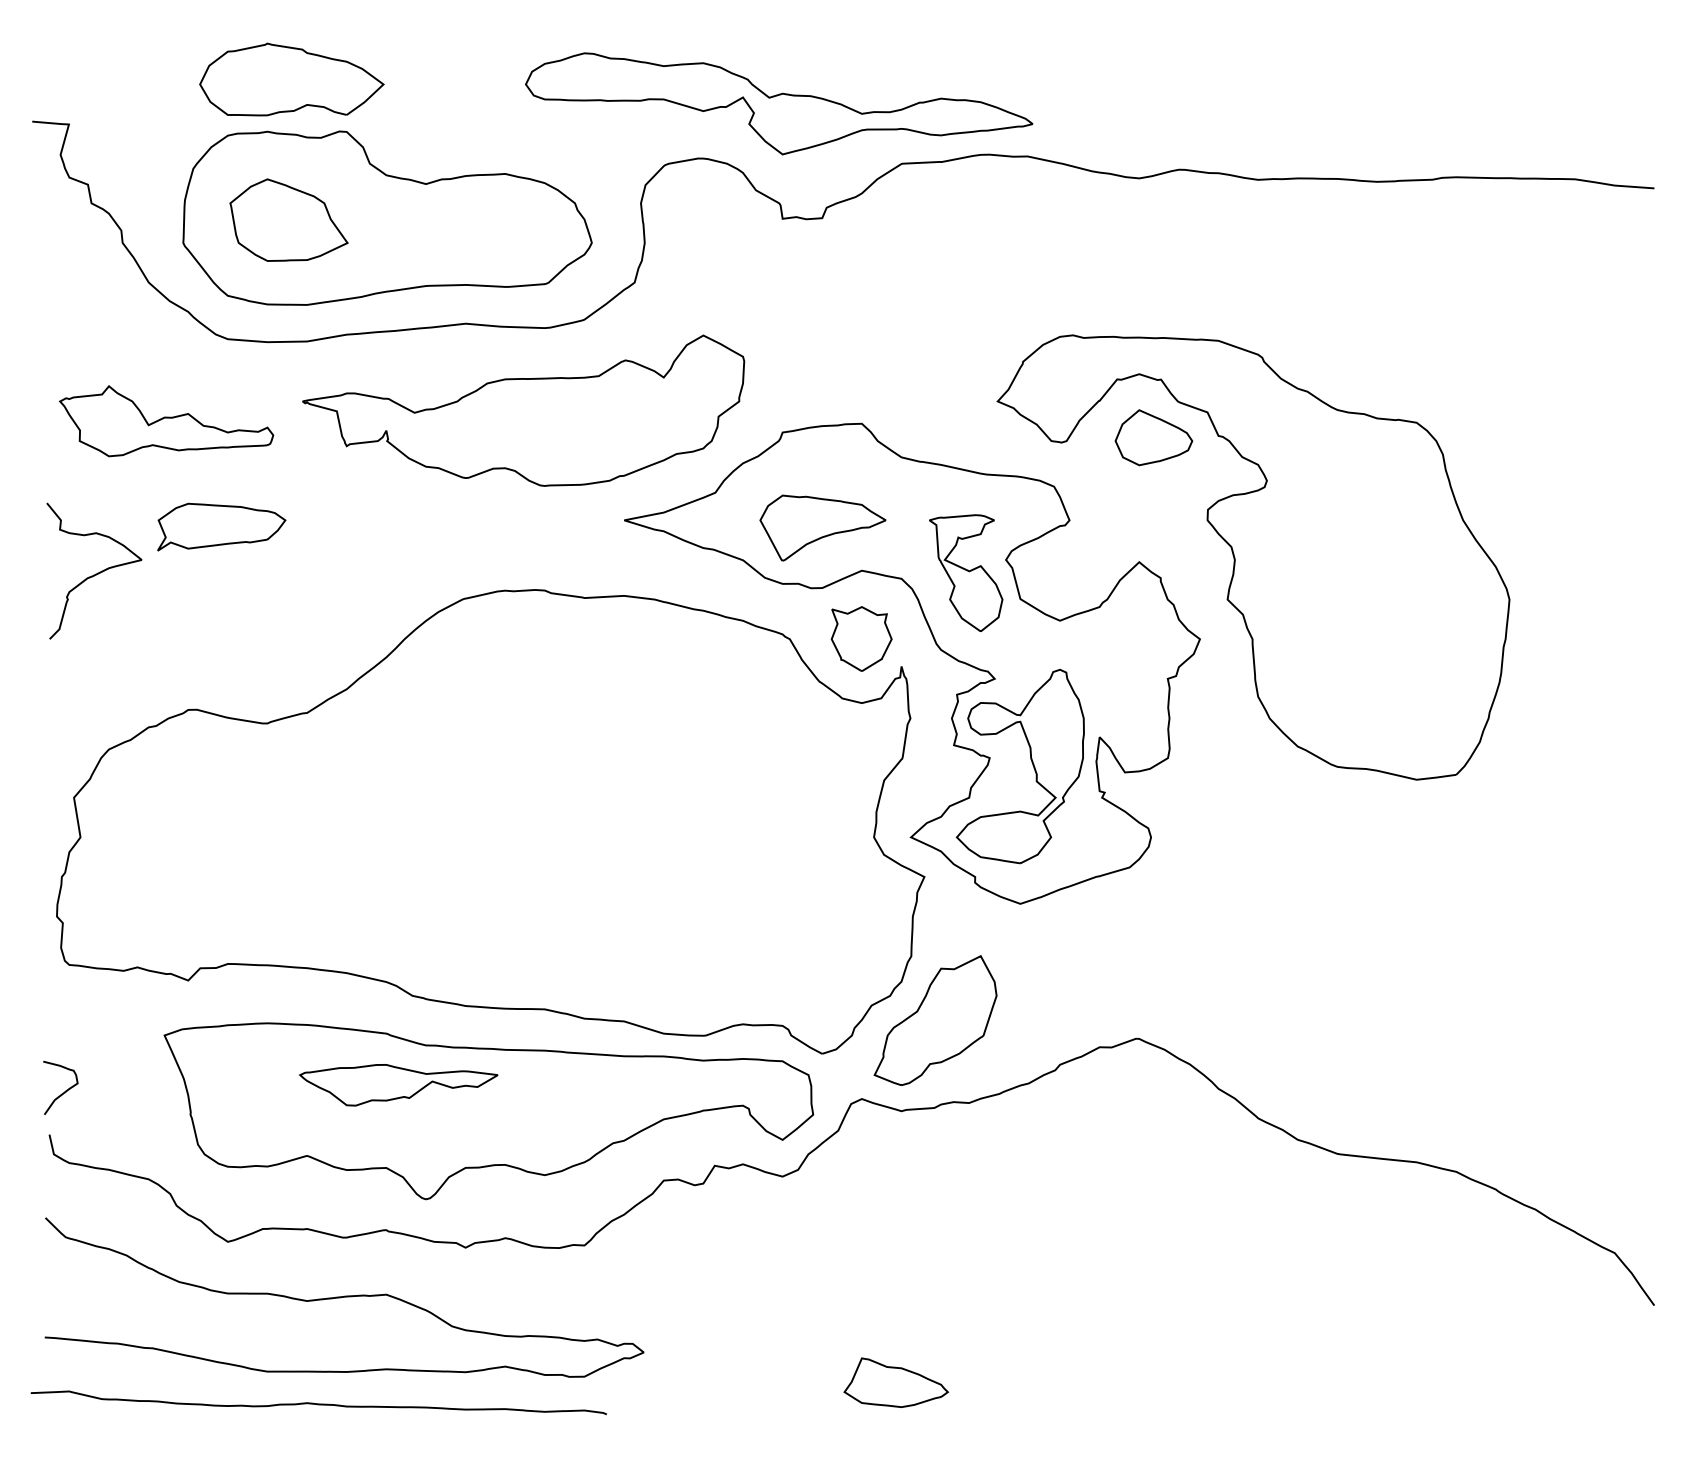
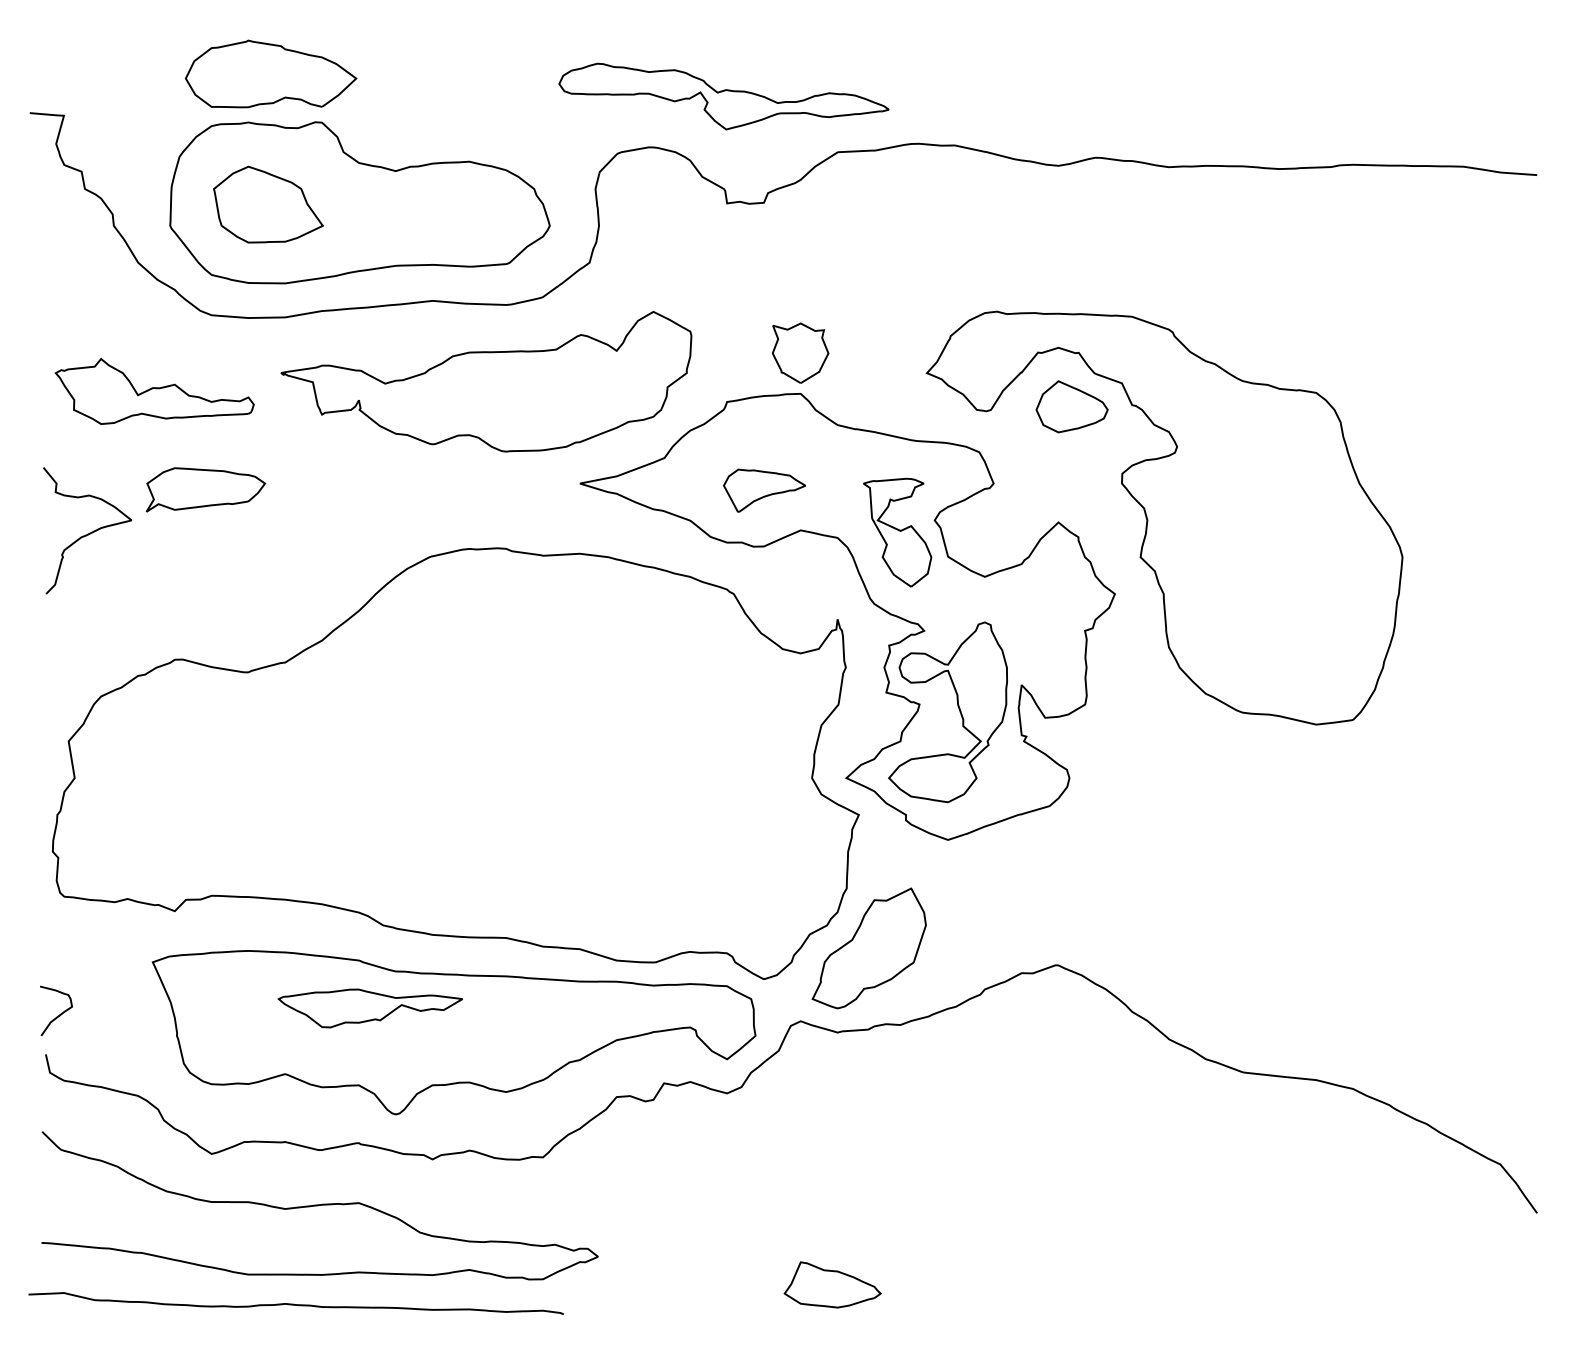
part: (779, 103) -> (724, 96), size x0.7
part: (822, 527) -> (764, 490), size x0.7
part: (861, 638) -> (800, 352), moved

